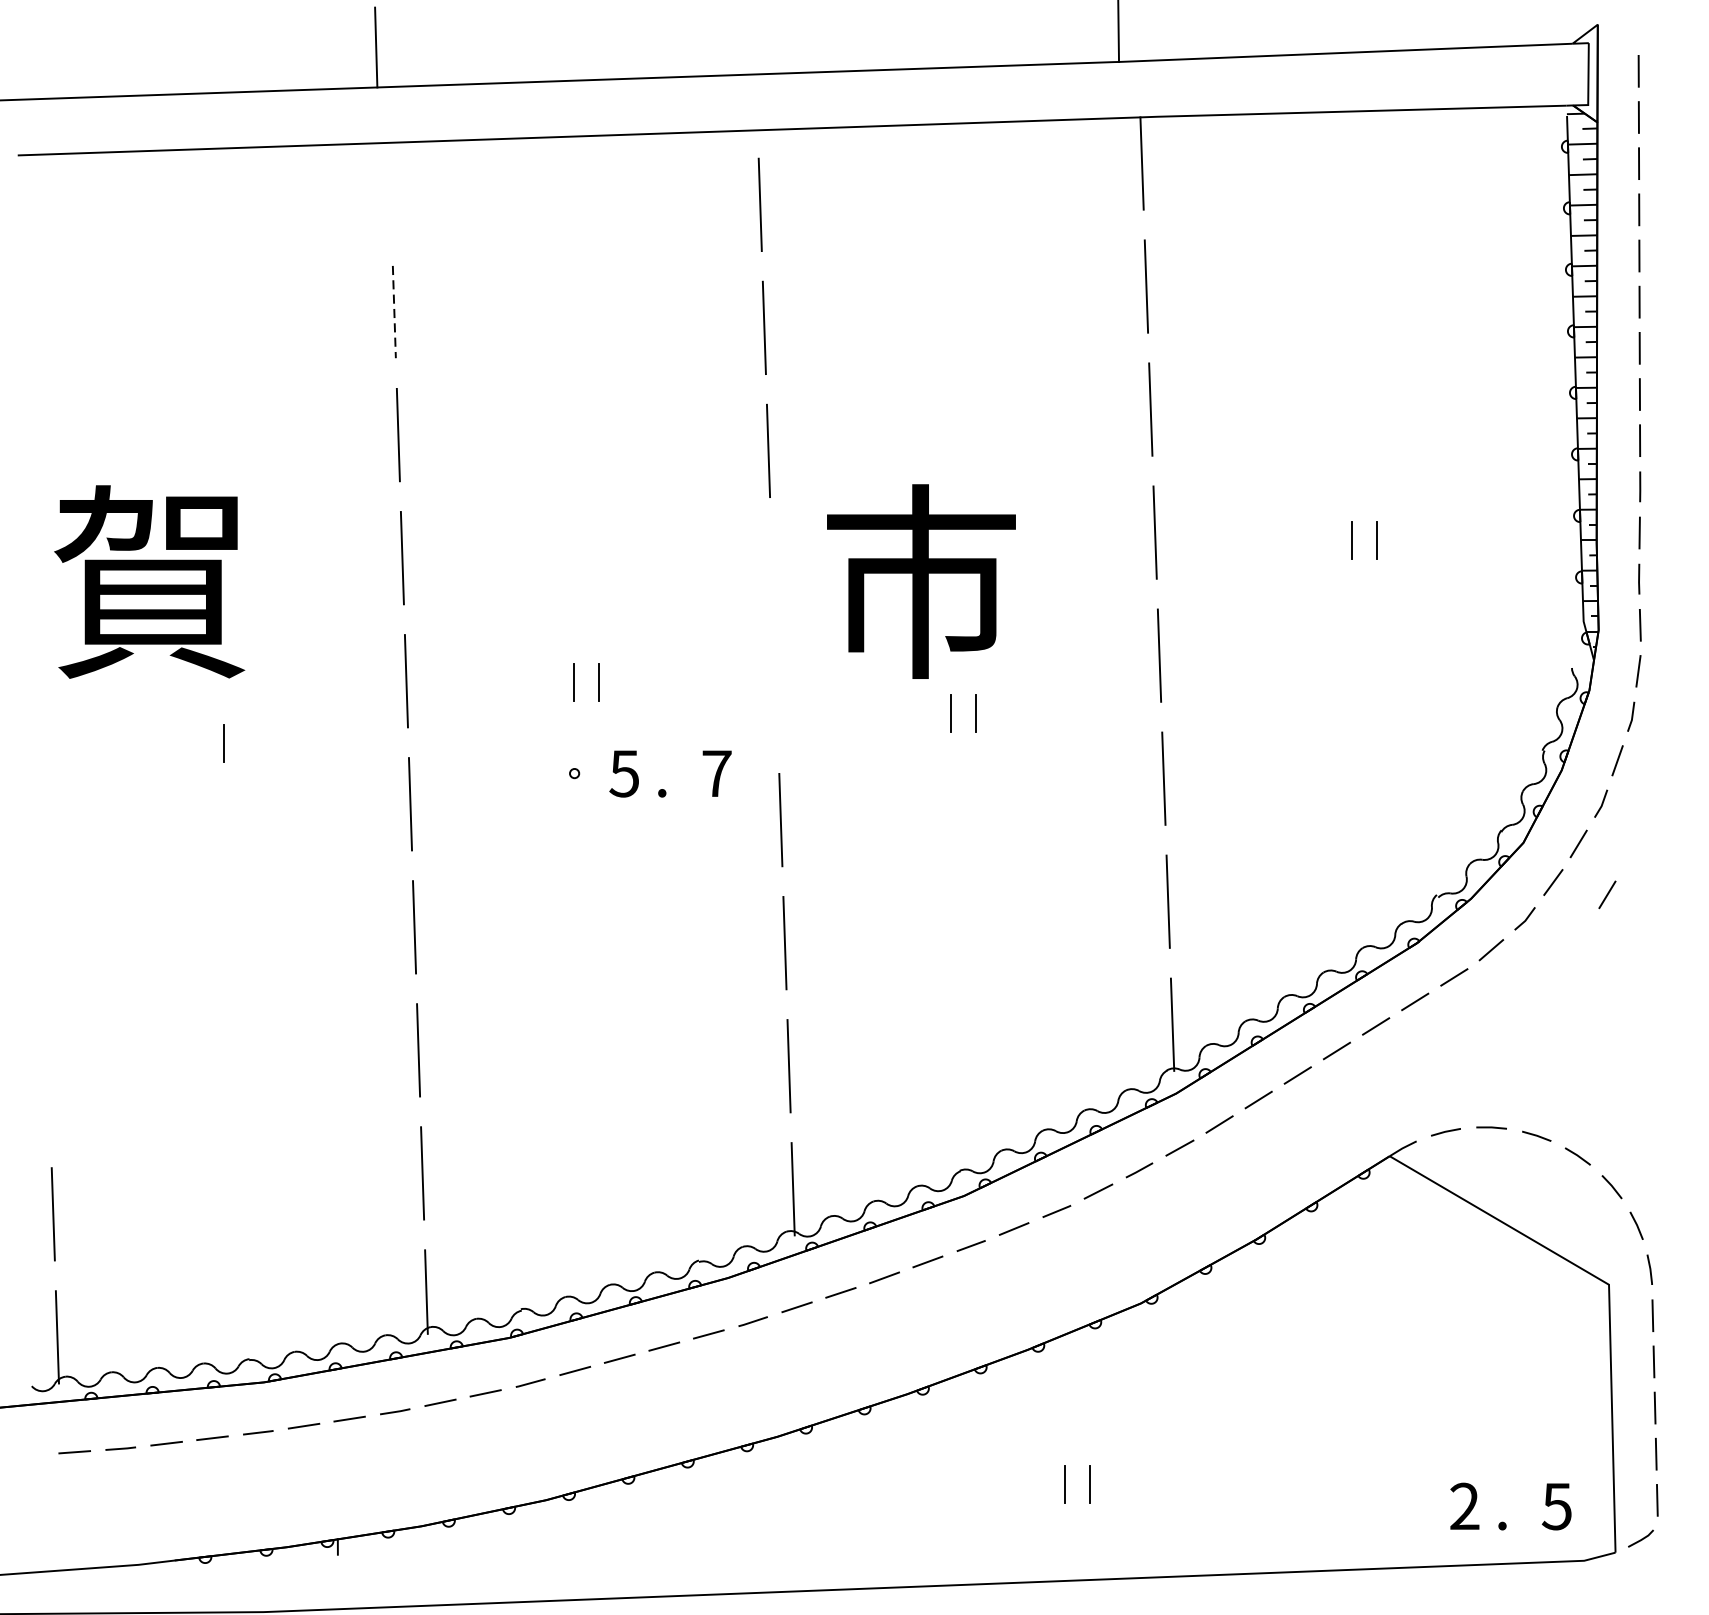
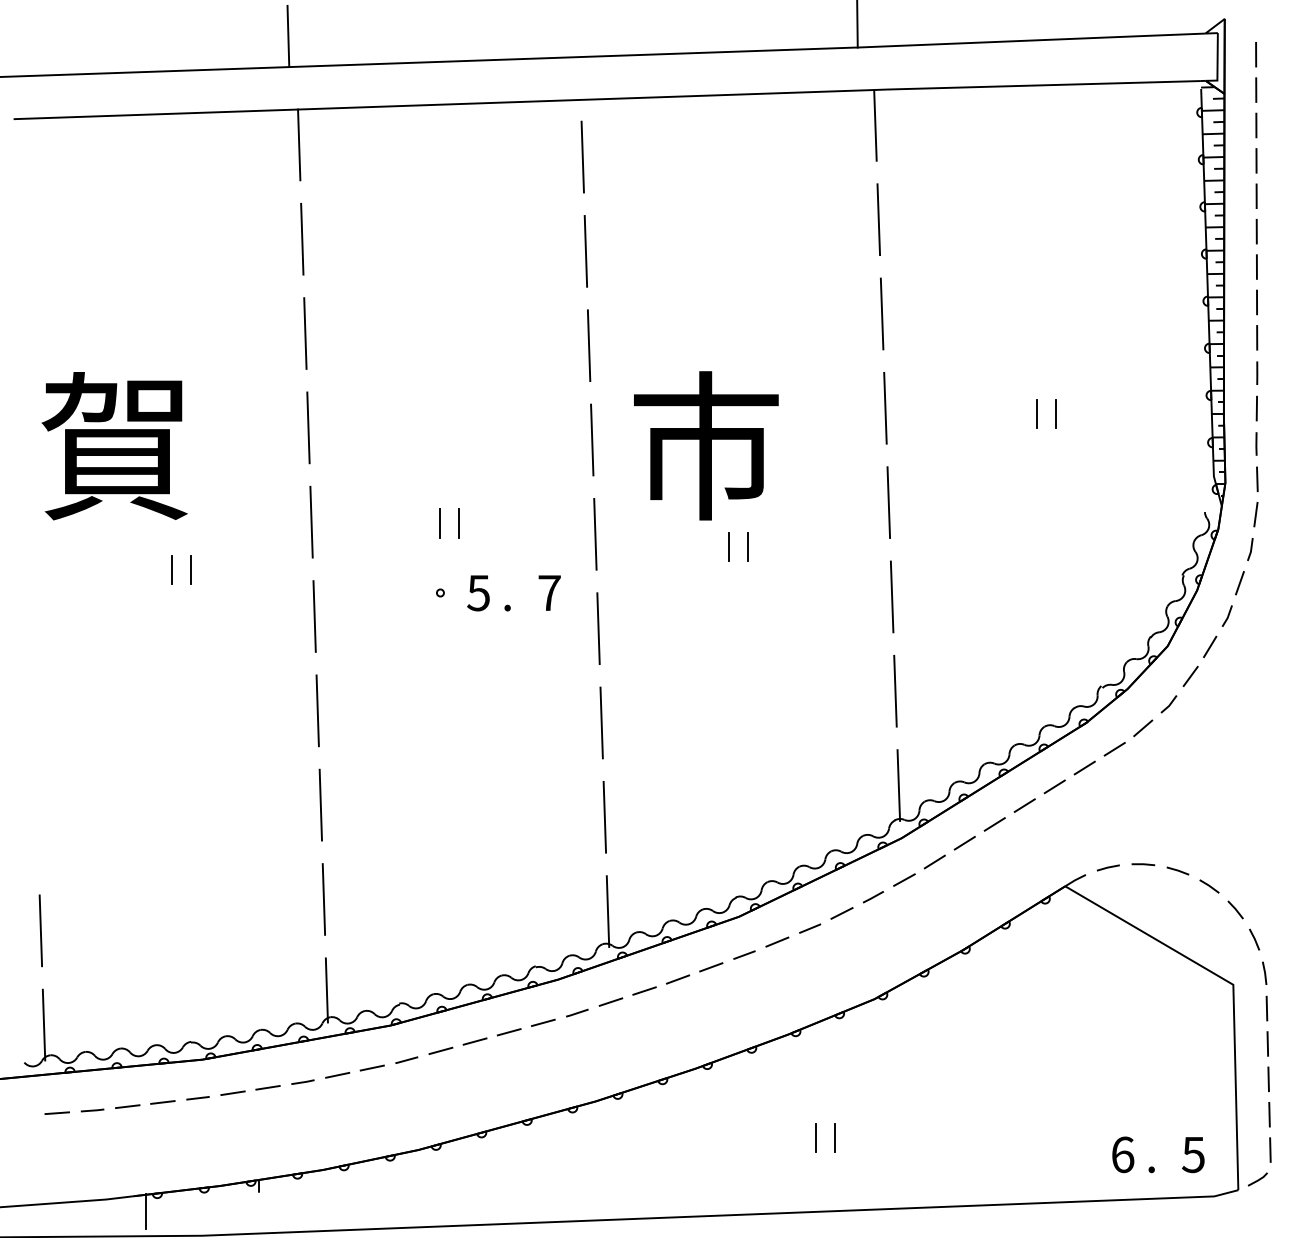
line: (390, 188) -> (299, 144), added
line: (394, 312) -> (302, 239), dashed -> solid
line: (772, 573) -> (592, 439), added
line: (776, 695) -> (595, 533), added
line: (248, 742) -> (190, 569), added
line: (1607, 894) -> (1232, 685), removed
text: (1464, 1506) -> (1122, 1154), 2 -> 6
line: (191, 1580) -> (146, 1211), added

